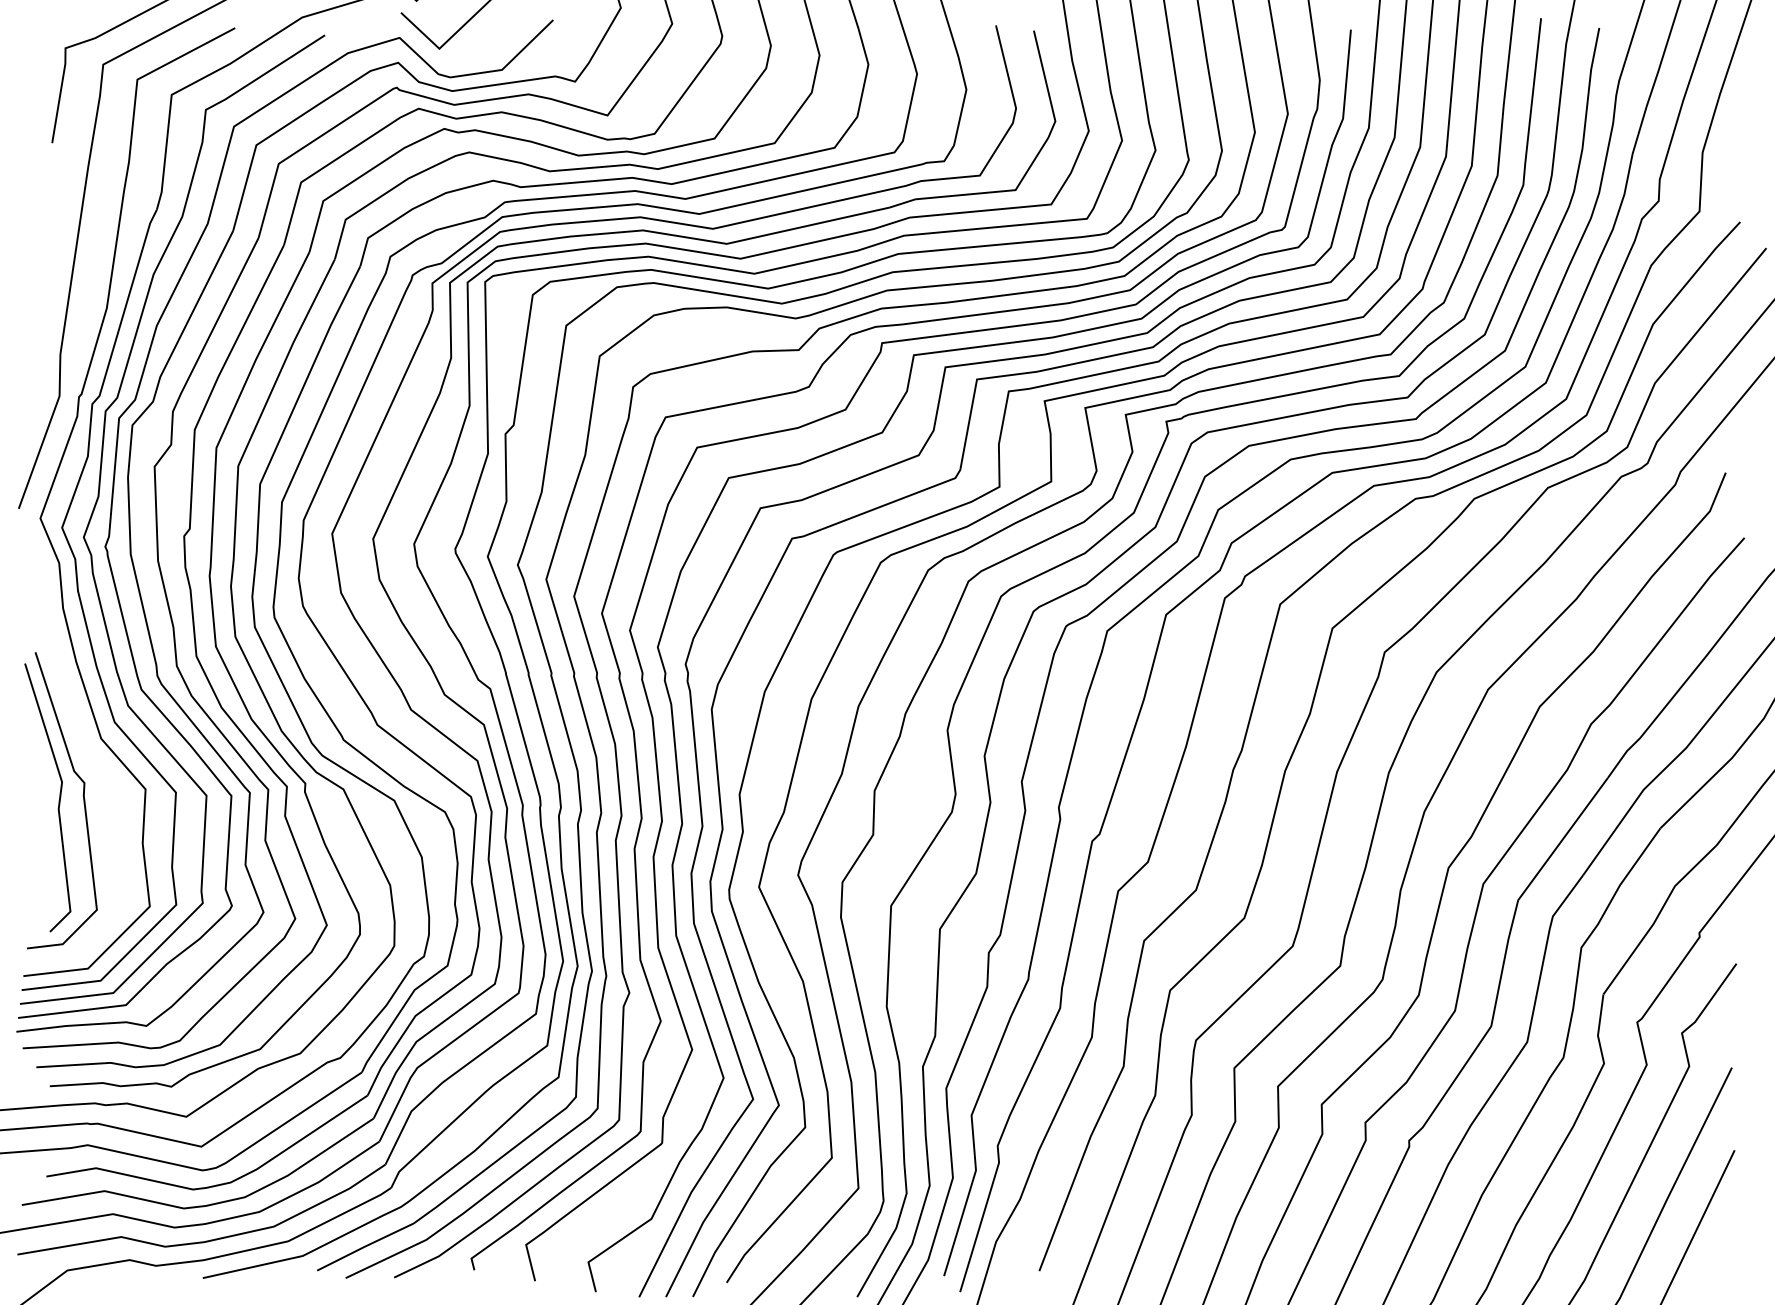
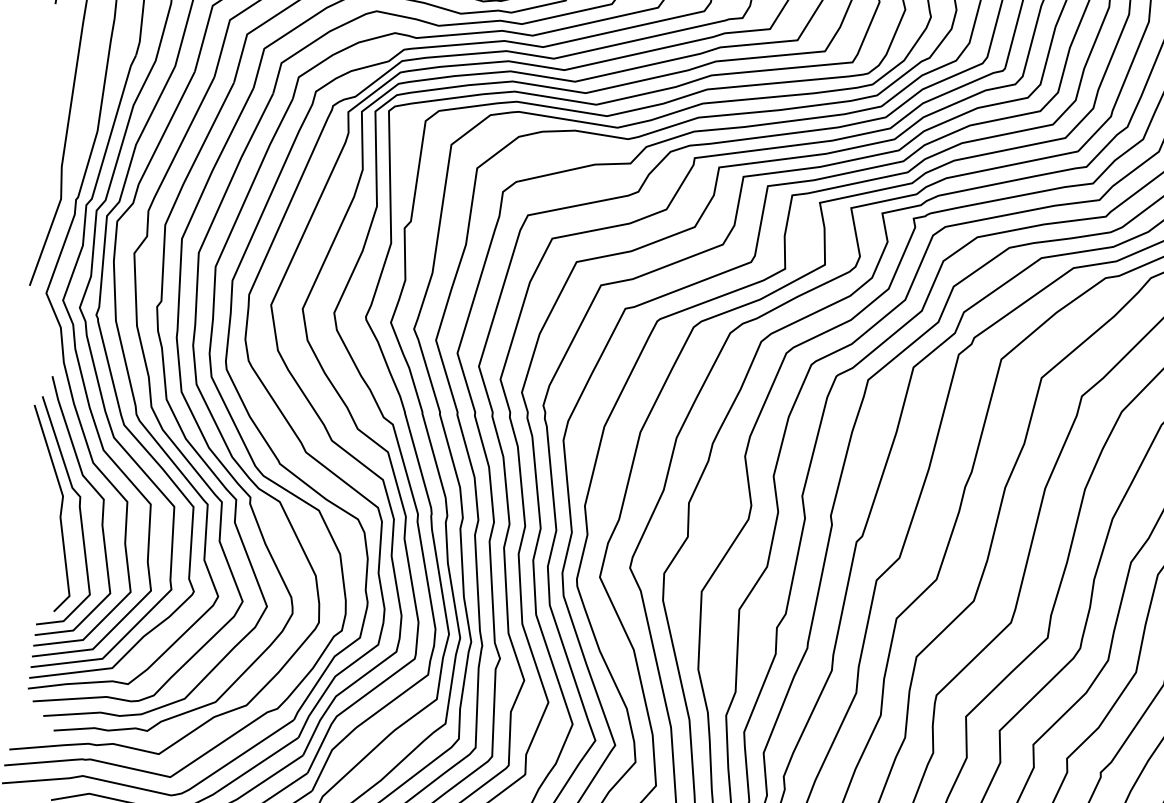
curve: (100, 771) -> (92, 488), added

